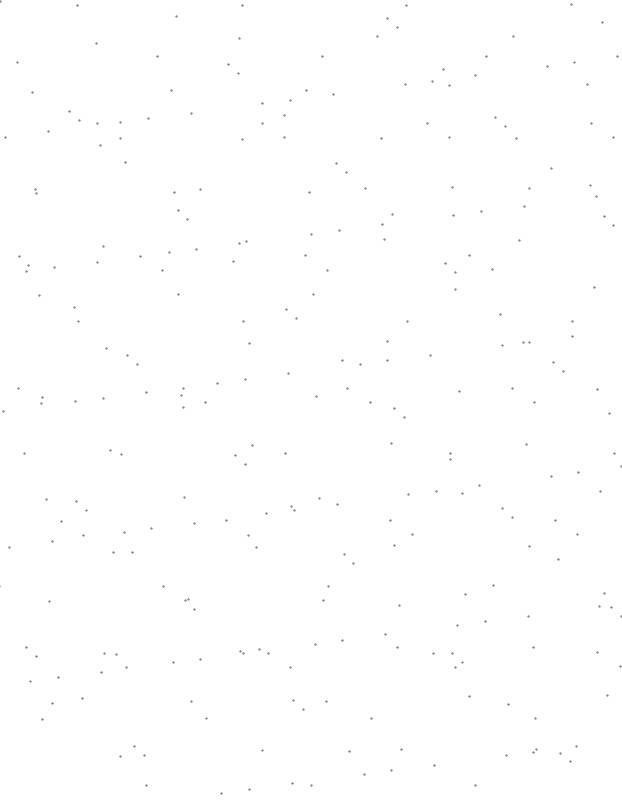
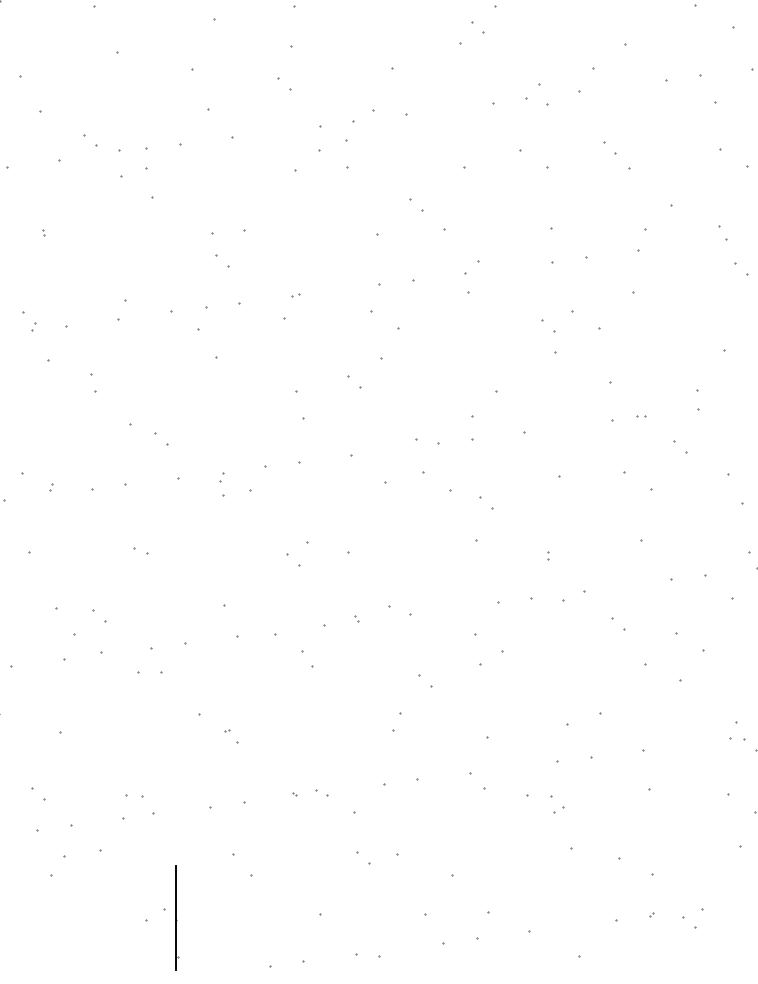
line: (144, 753) -> (176, 917), added

